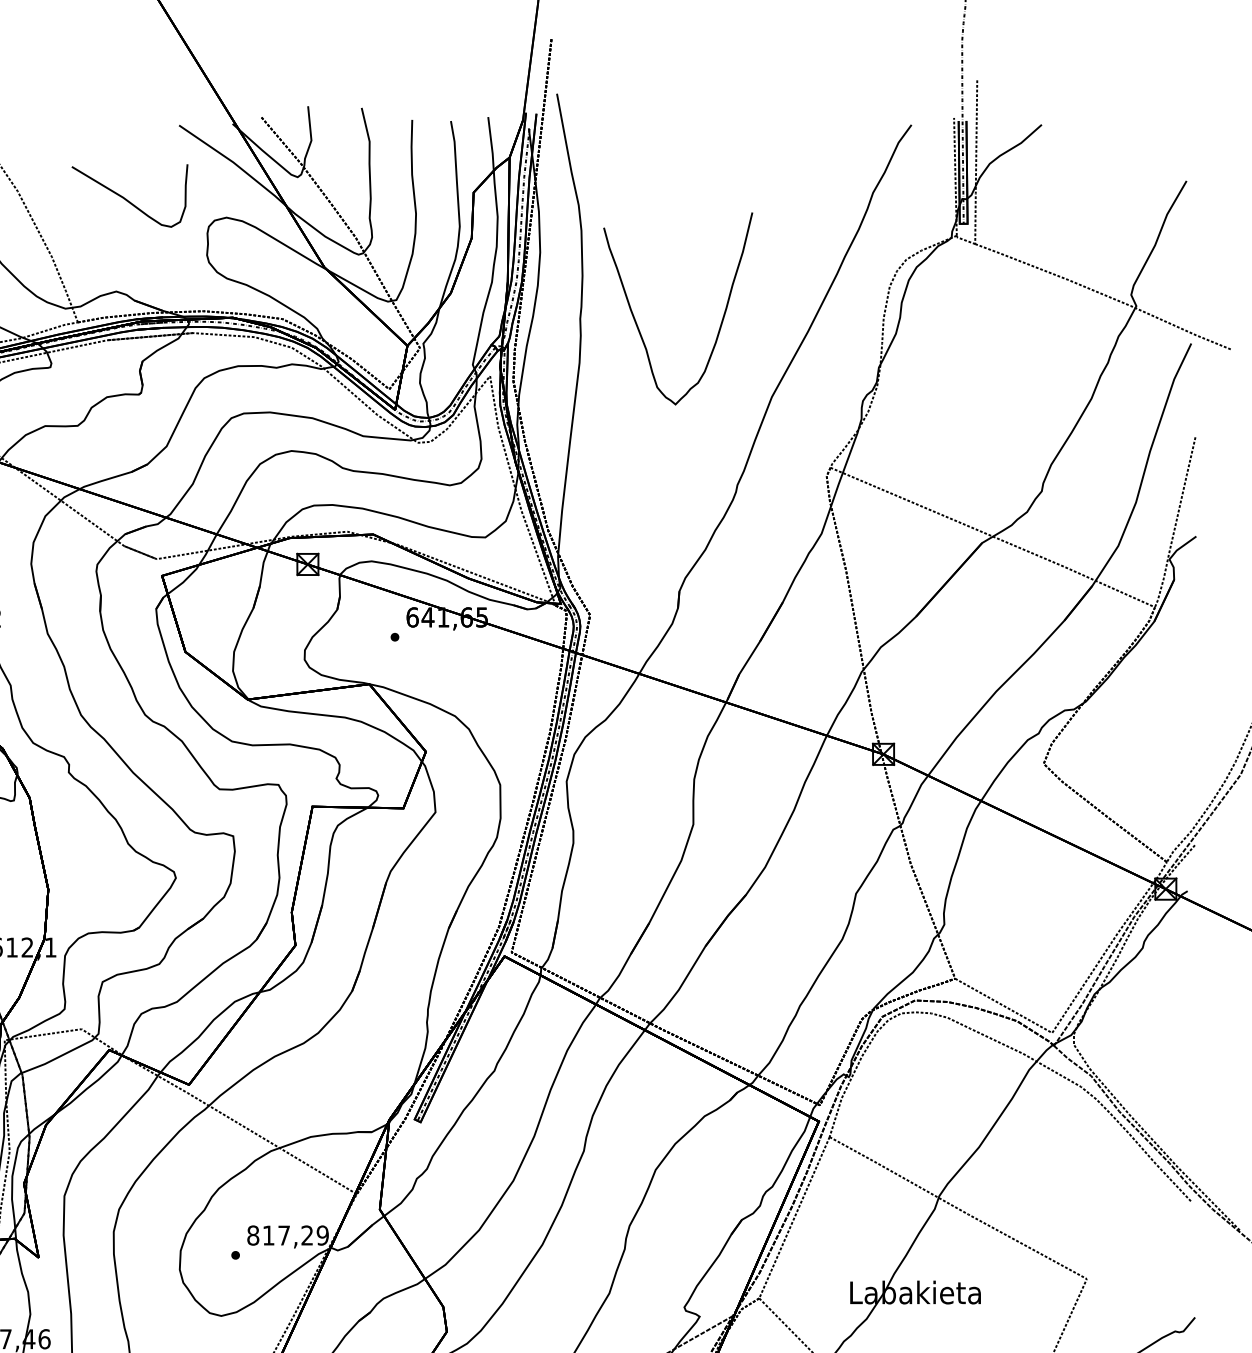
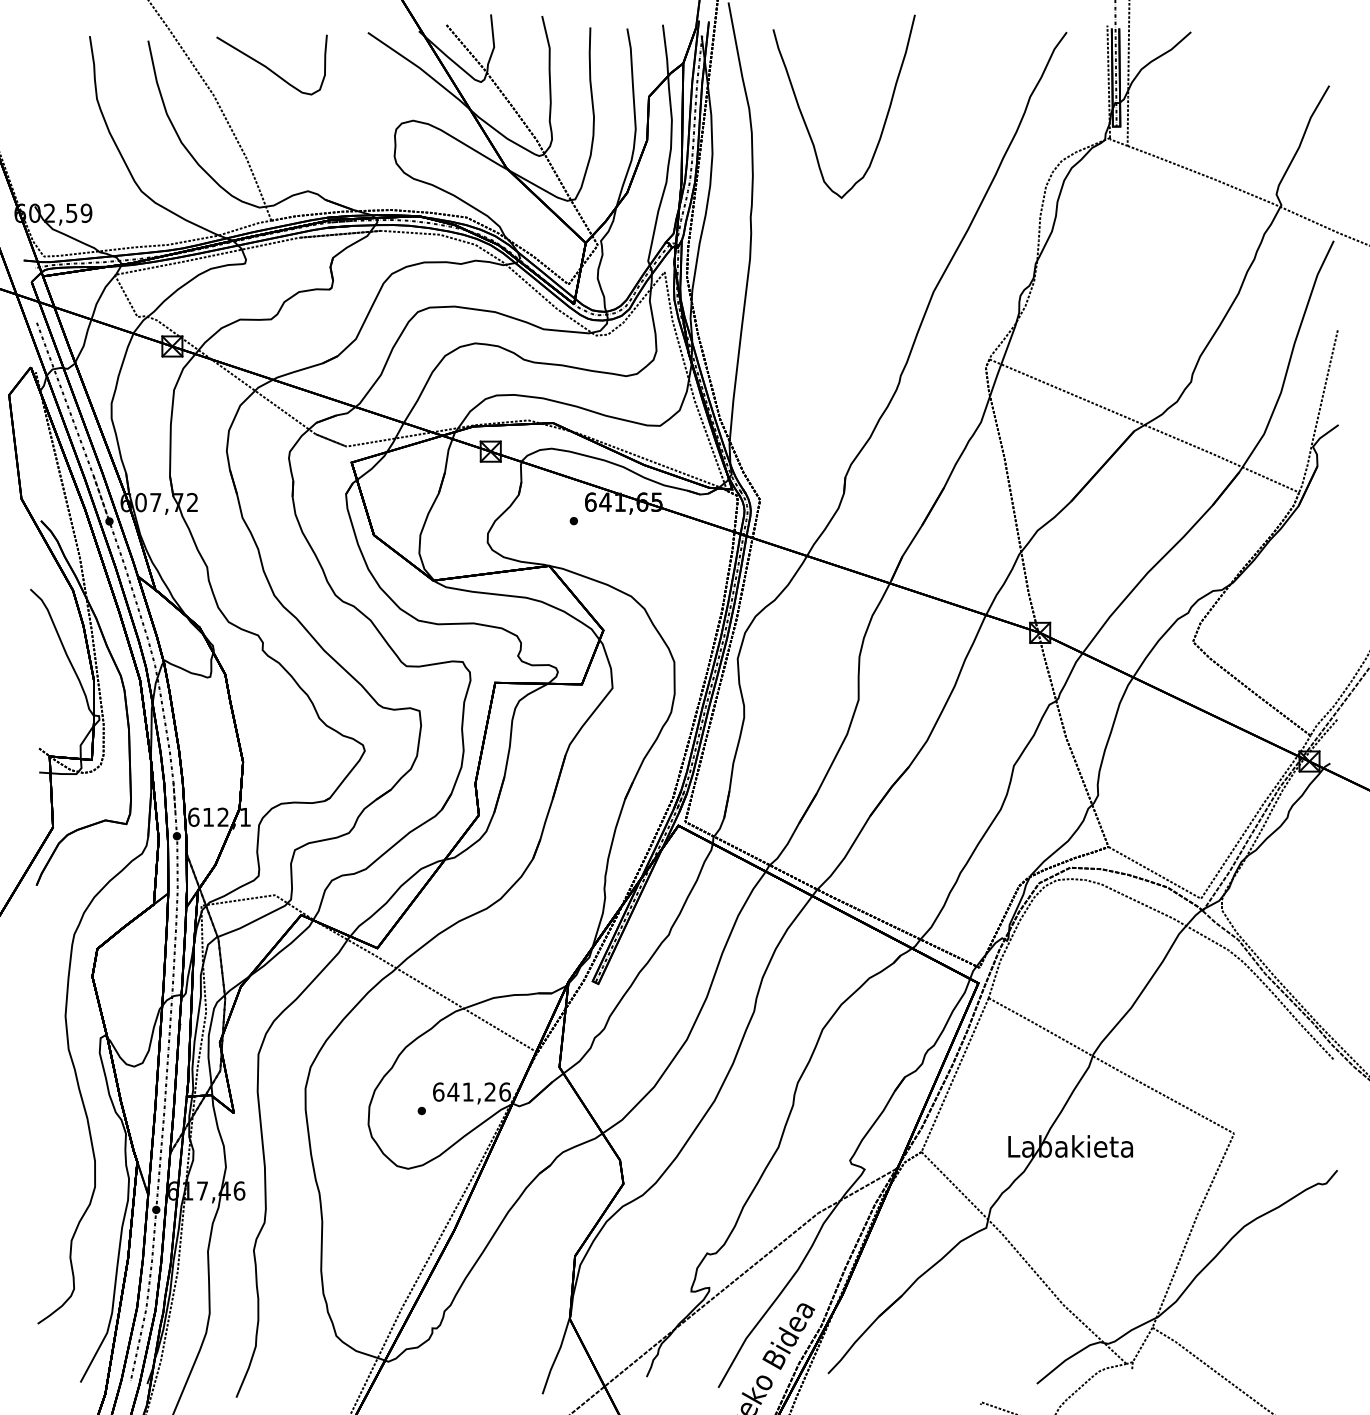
curve: (126, 198) -> (268, 67), moved
curve: (638, 326) -> (806, 123), moved
text: (287, 1234) -> (471, 1091), 817,29 -> 641,26

